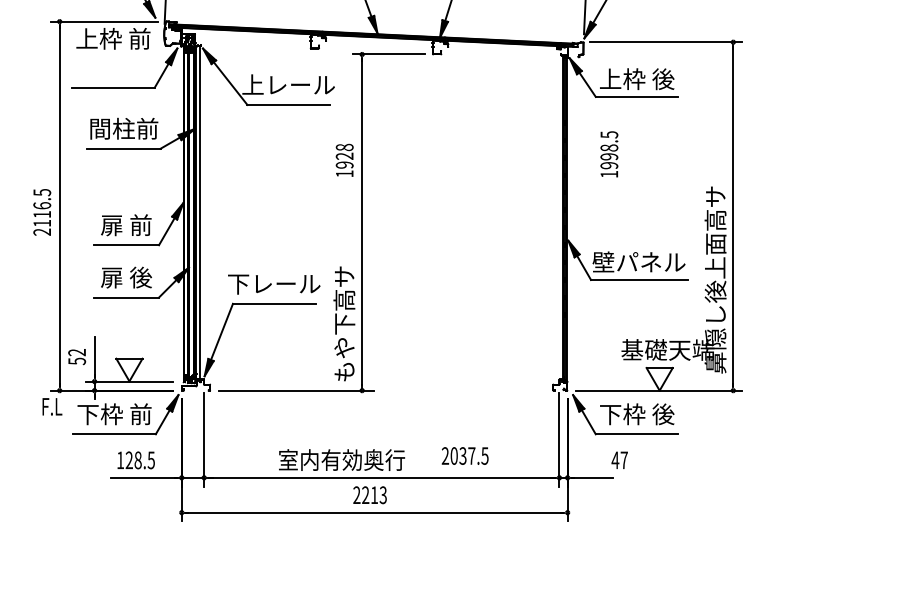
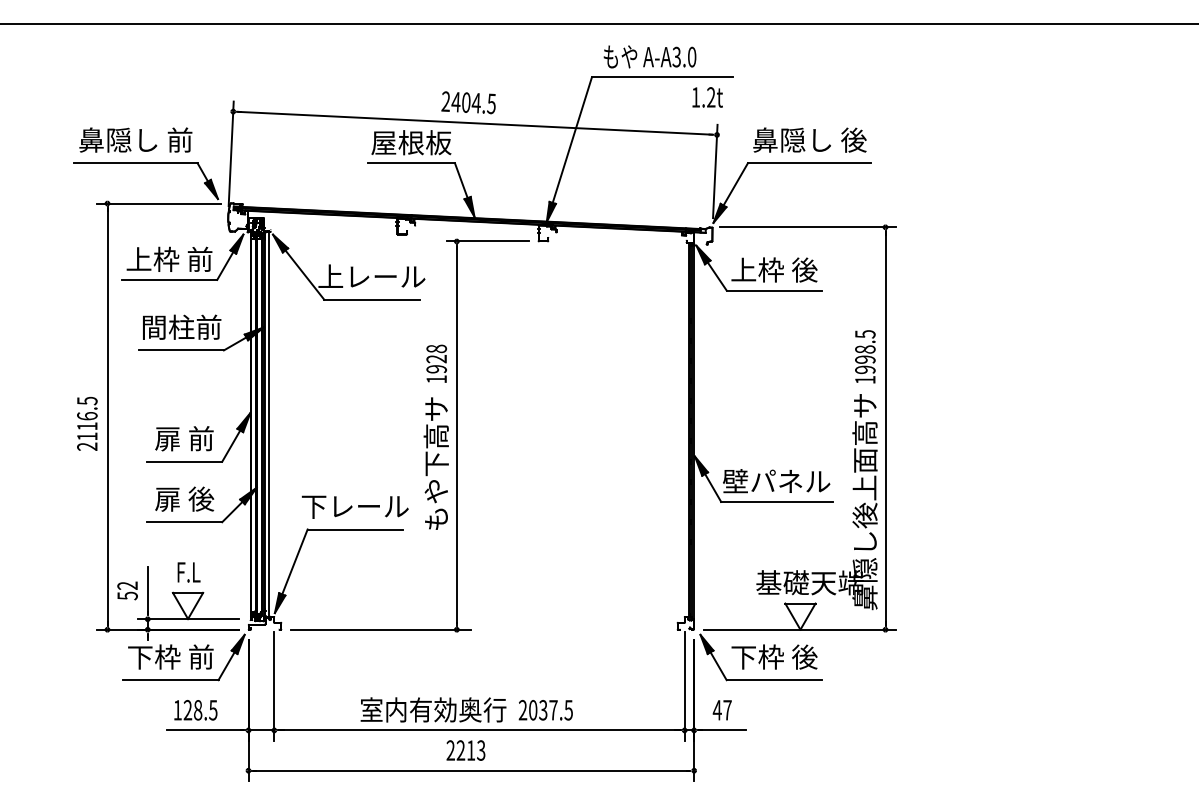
text: (113, 38) -> (169, 258), moved
text: (609, 154) -> (865, 356), moved
text: (343, 323) -> (435, 463), moved
text: (51, 406) -> (188, 572), moved
text: (464, 456) -> (545, 710), moved
text: (619, 460) -> (721, 710), moved

